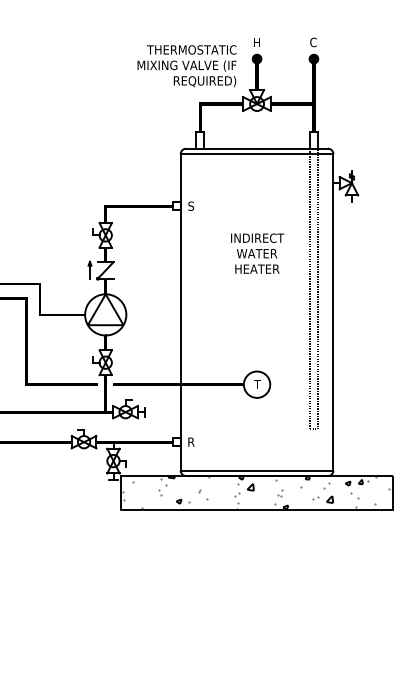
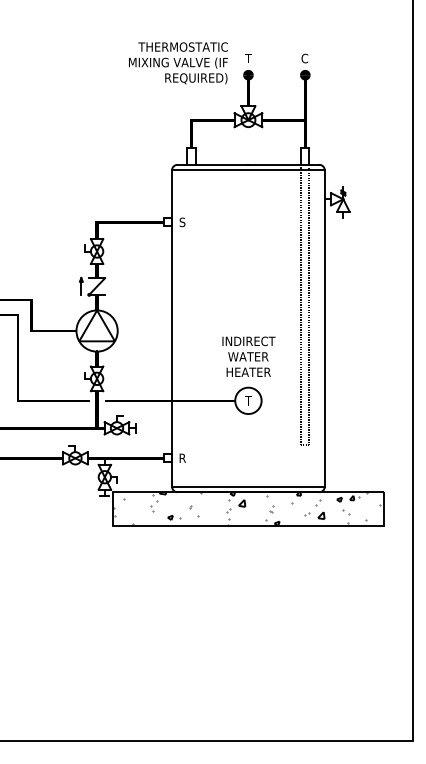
text: (257, 42) -> (248, 58), H -> T
text: (187, 66) -> (178, 63), moved
text: (257, 253) -> (248, 356), moved

